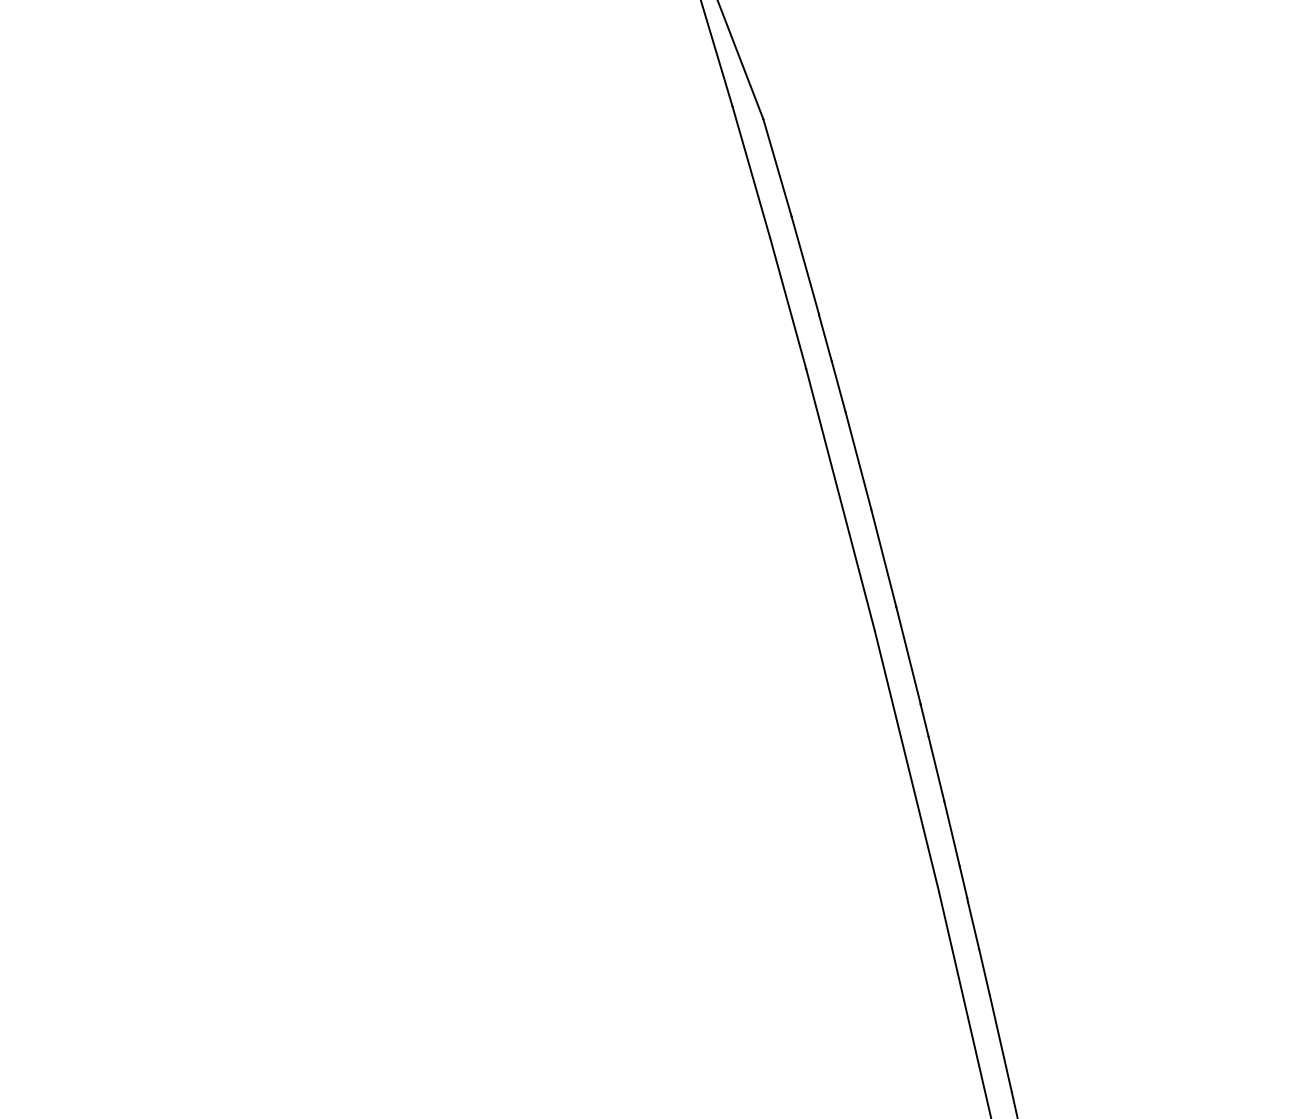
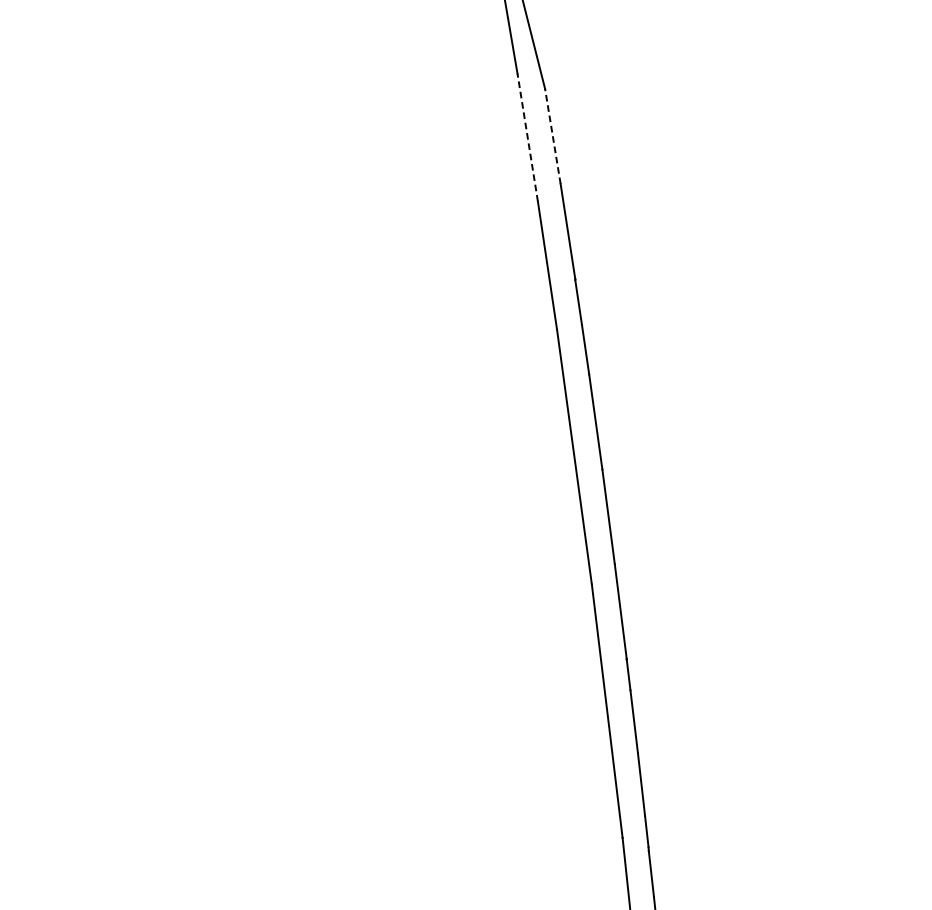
line: (777, 167) -> (552, 136), solid -> dashed
line: (751, 171) -> (527, 136), solid -> dashed

